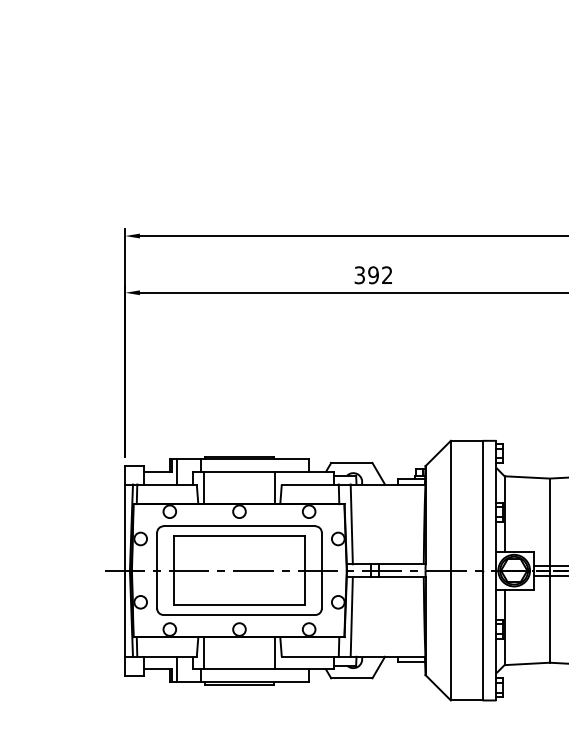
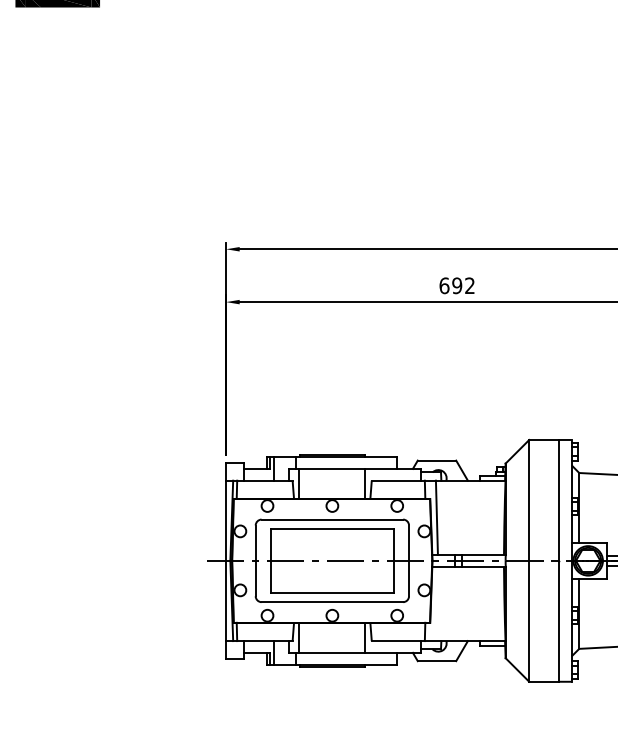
text: (359, 274) -> (444, 285), 392 -> 692
line: (351, 616) -> (436, 603), removed

